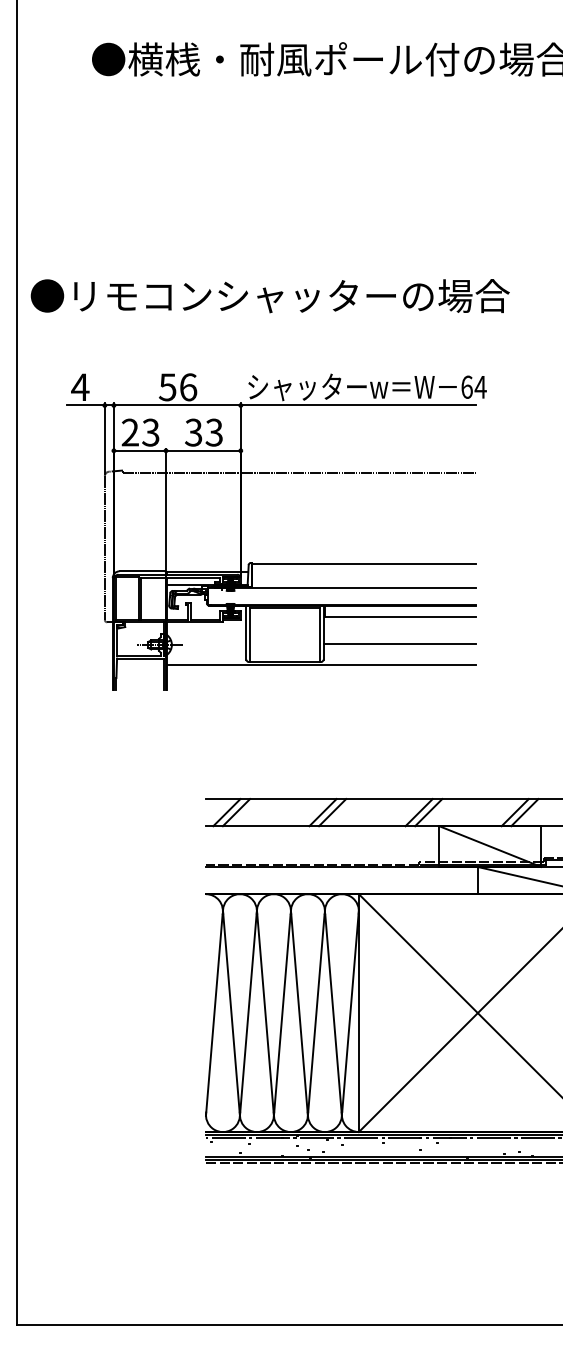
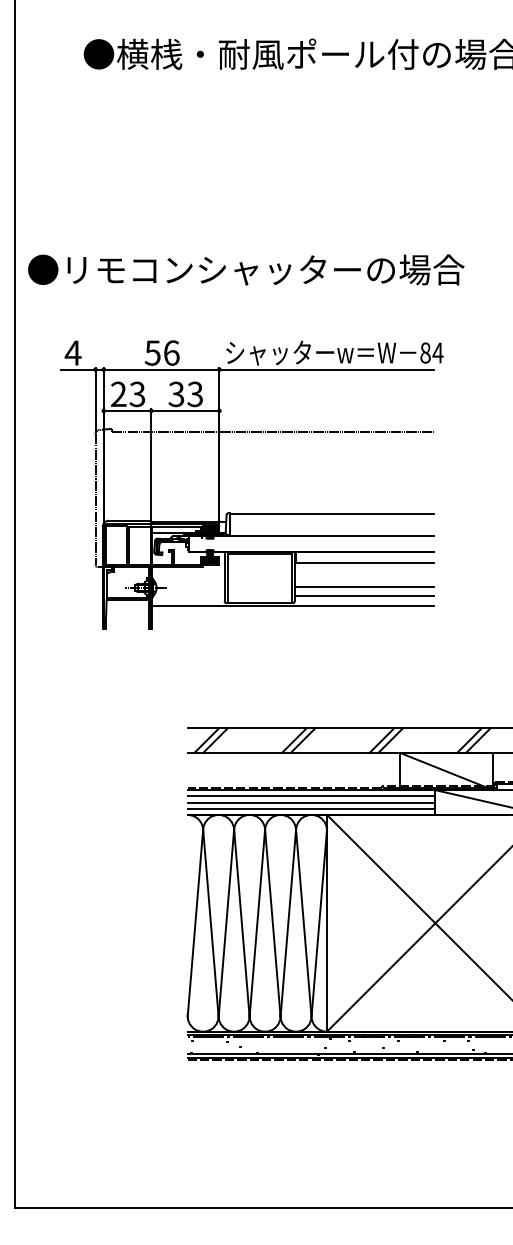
text: (466, 386) -> (425, 352), 64 -> 84
line: (400, 654) -> (364, 596), added
line: (341, 873) -> (311, 796), added
line: (341, 880) -> (311, 802), added
line: (341, 887) -> (311, 808), added

